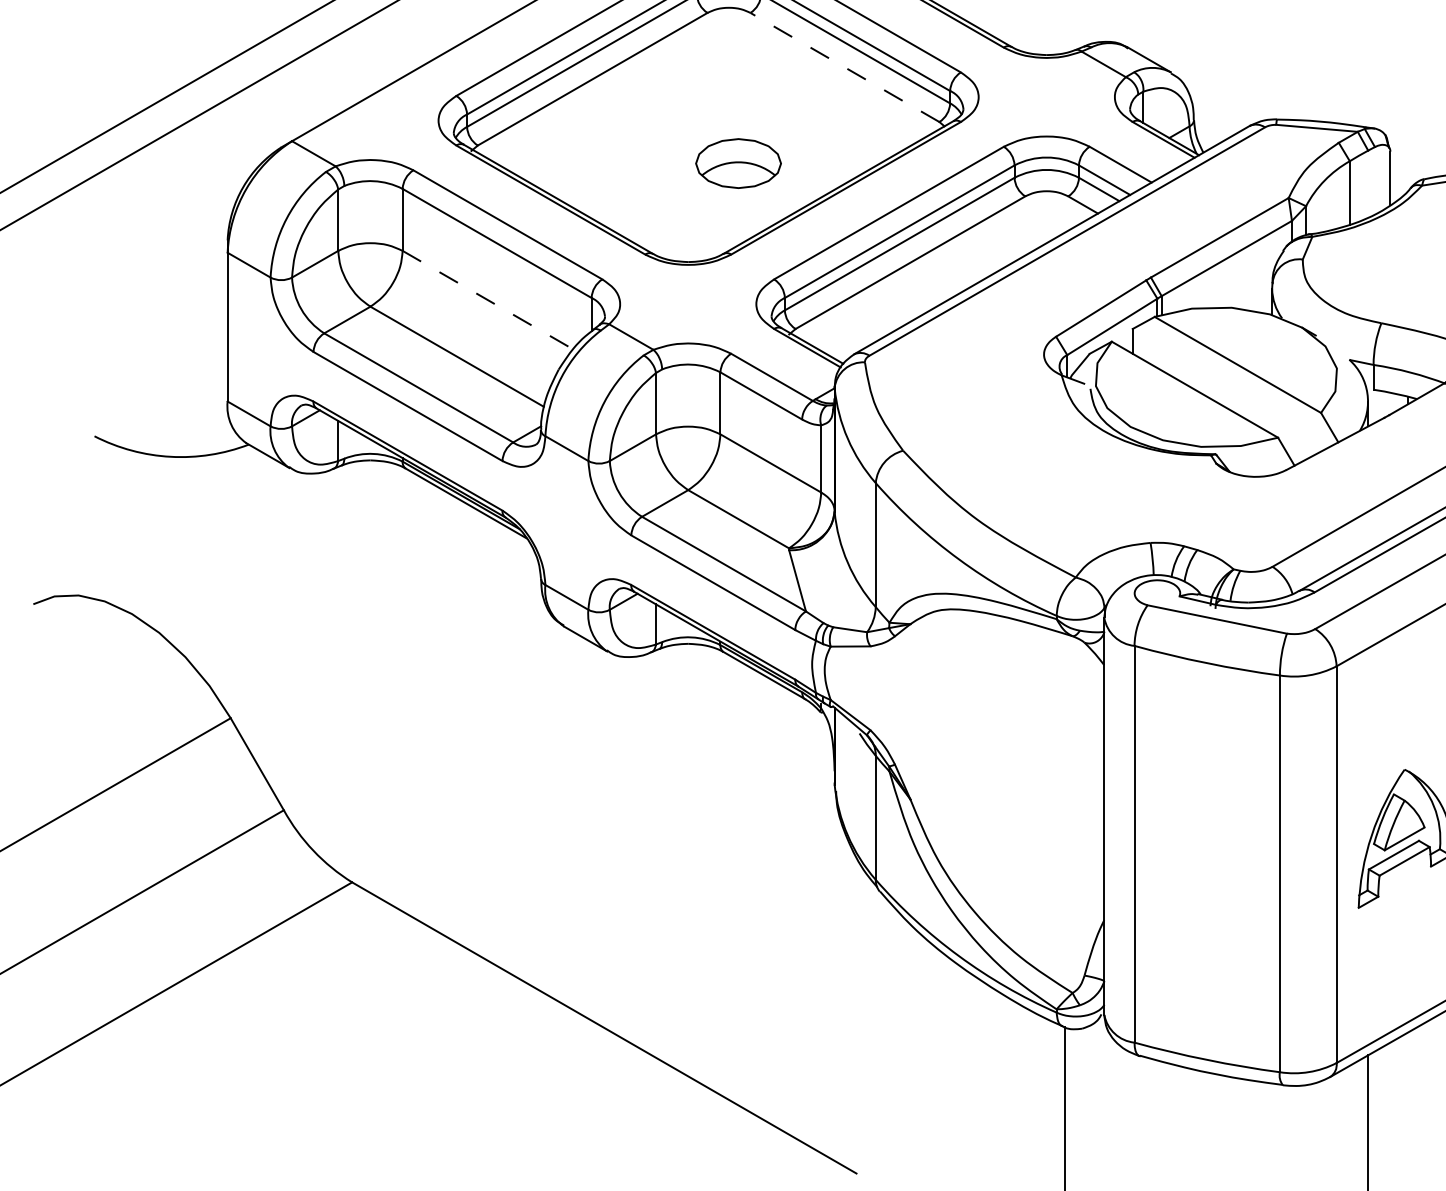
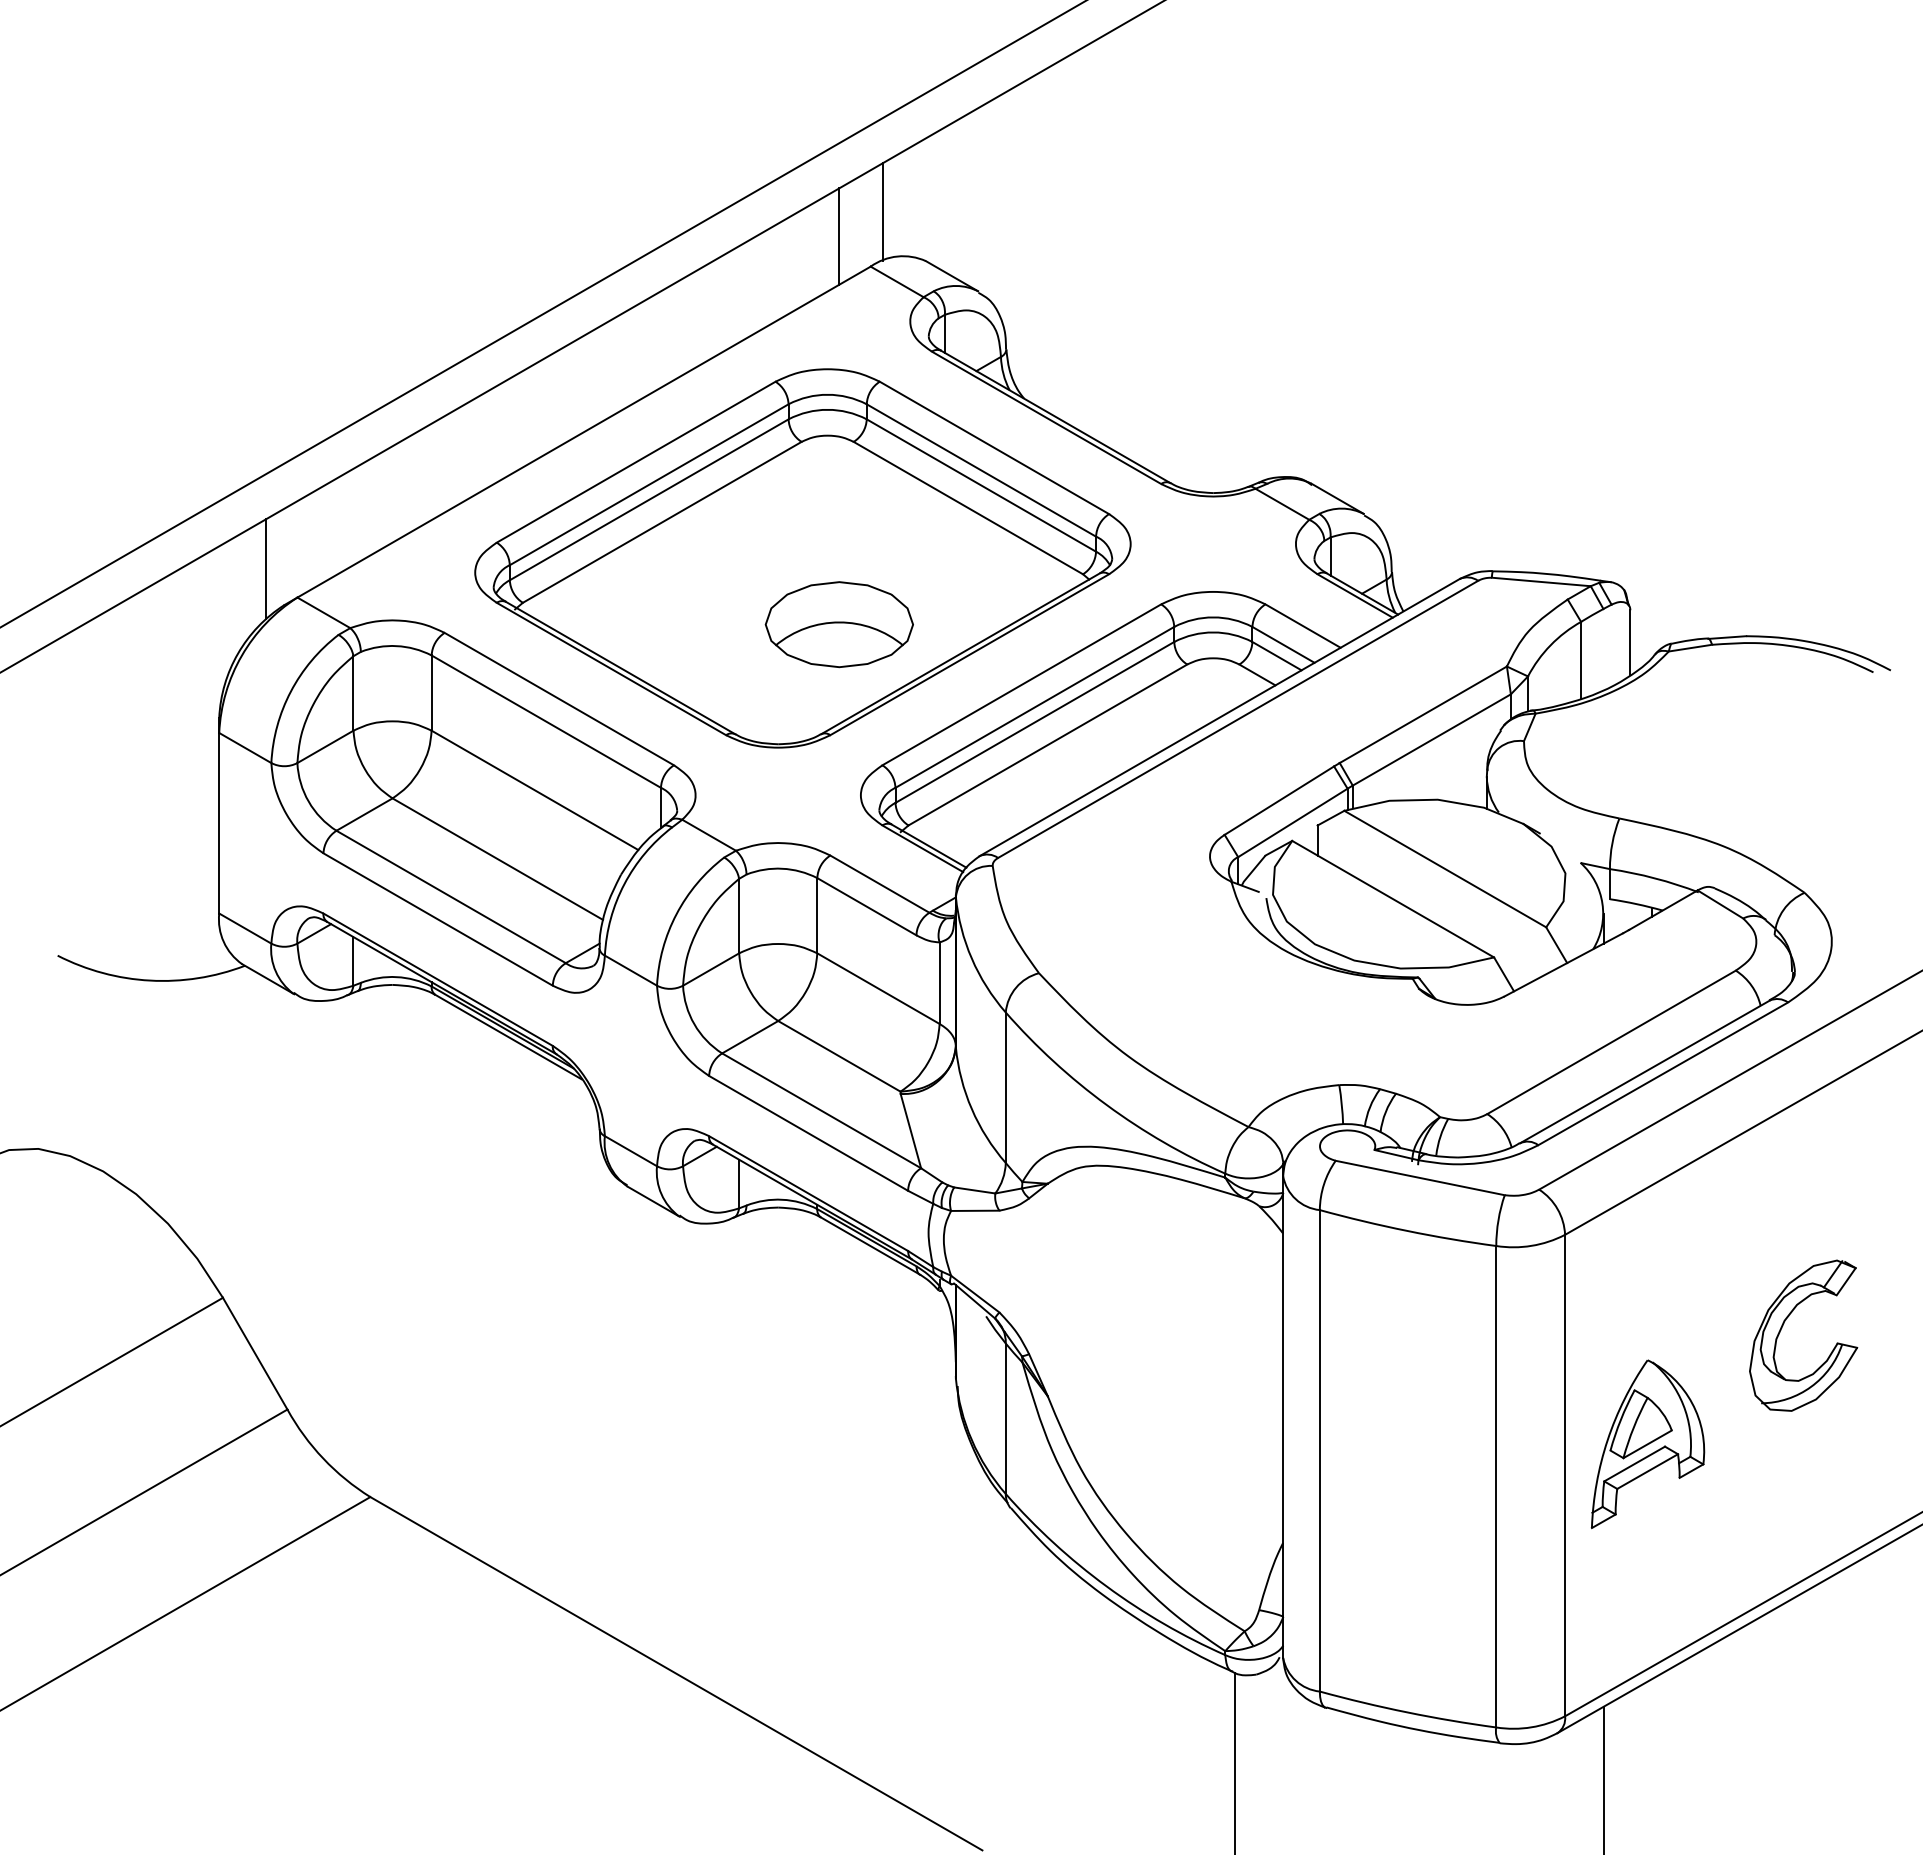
line: (844, 66) -> (967, 507), dashed -> solid
line: (266, 117) -> (266, 568), added
part: (737, 163) -> (838, 624), size x1.43
line: (488, 300) -> (535, 790), dashed -> solid

